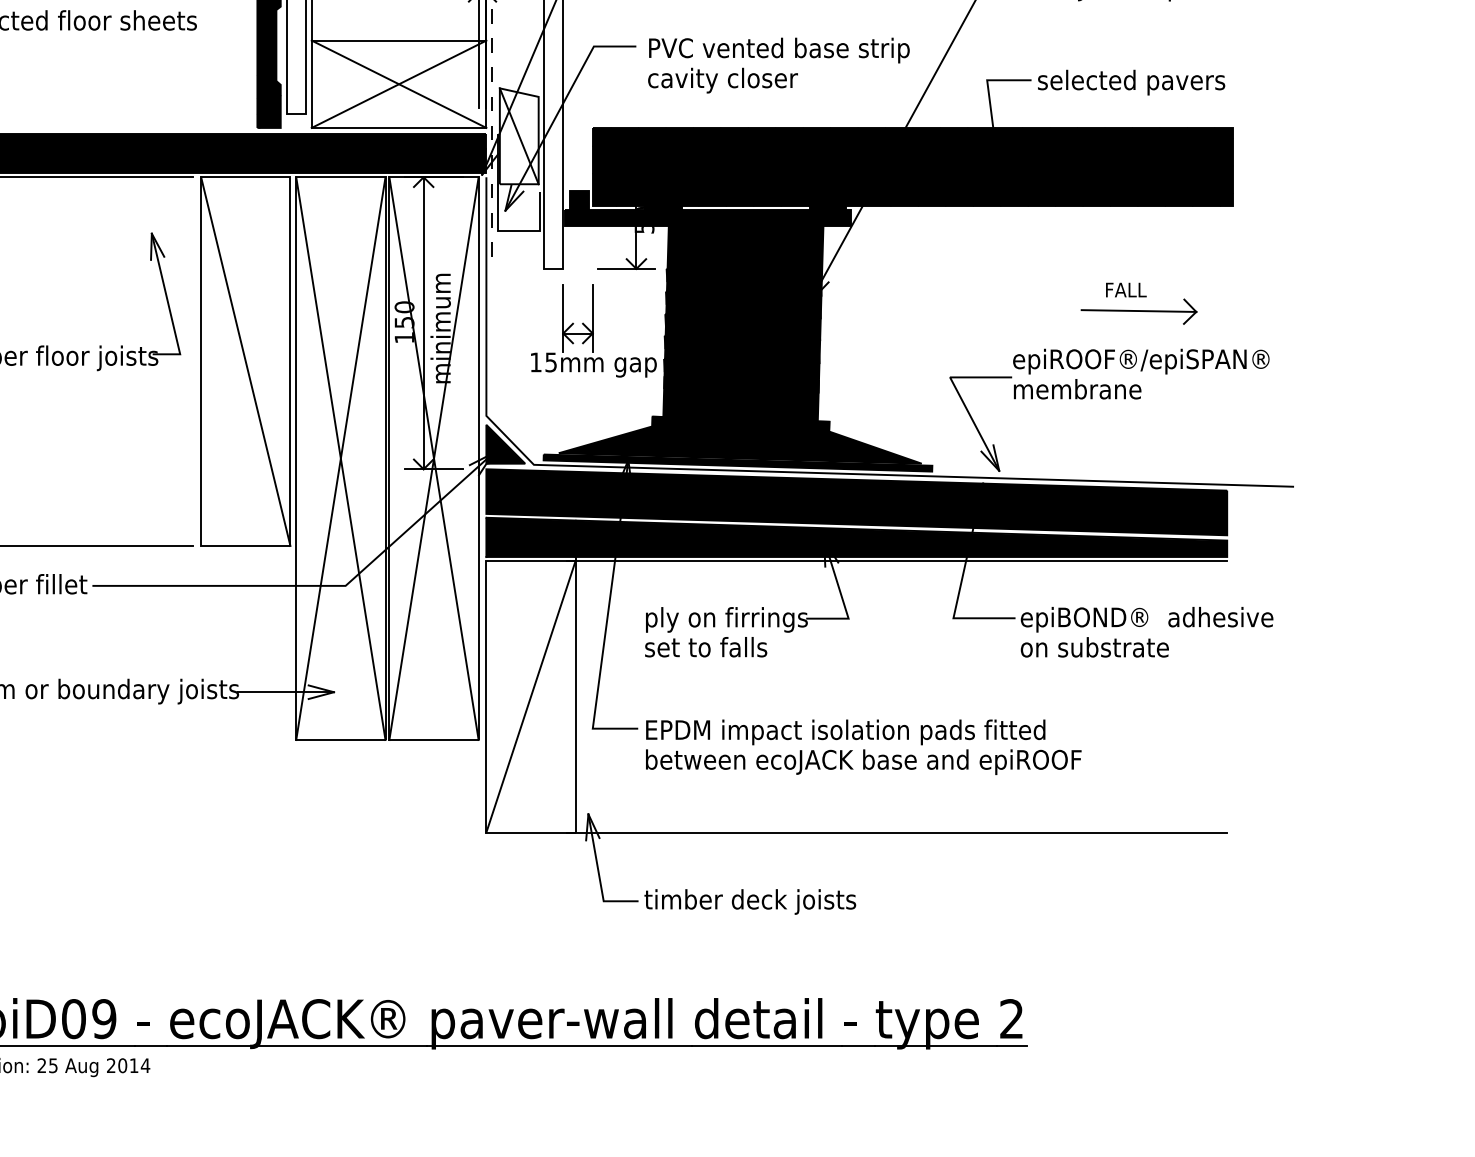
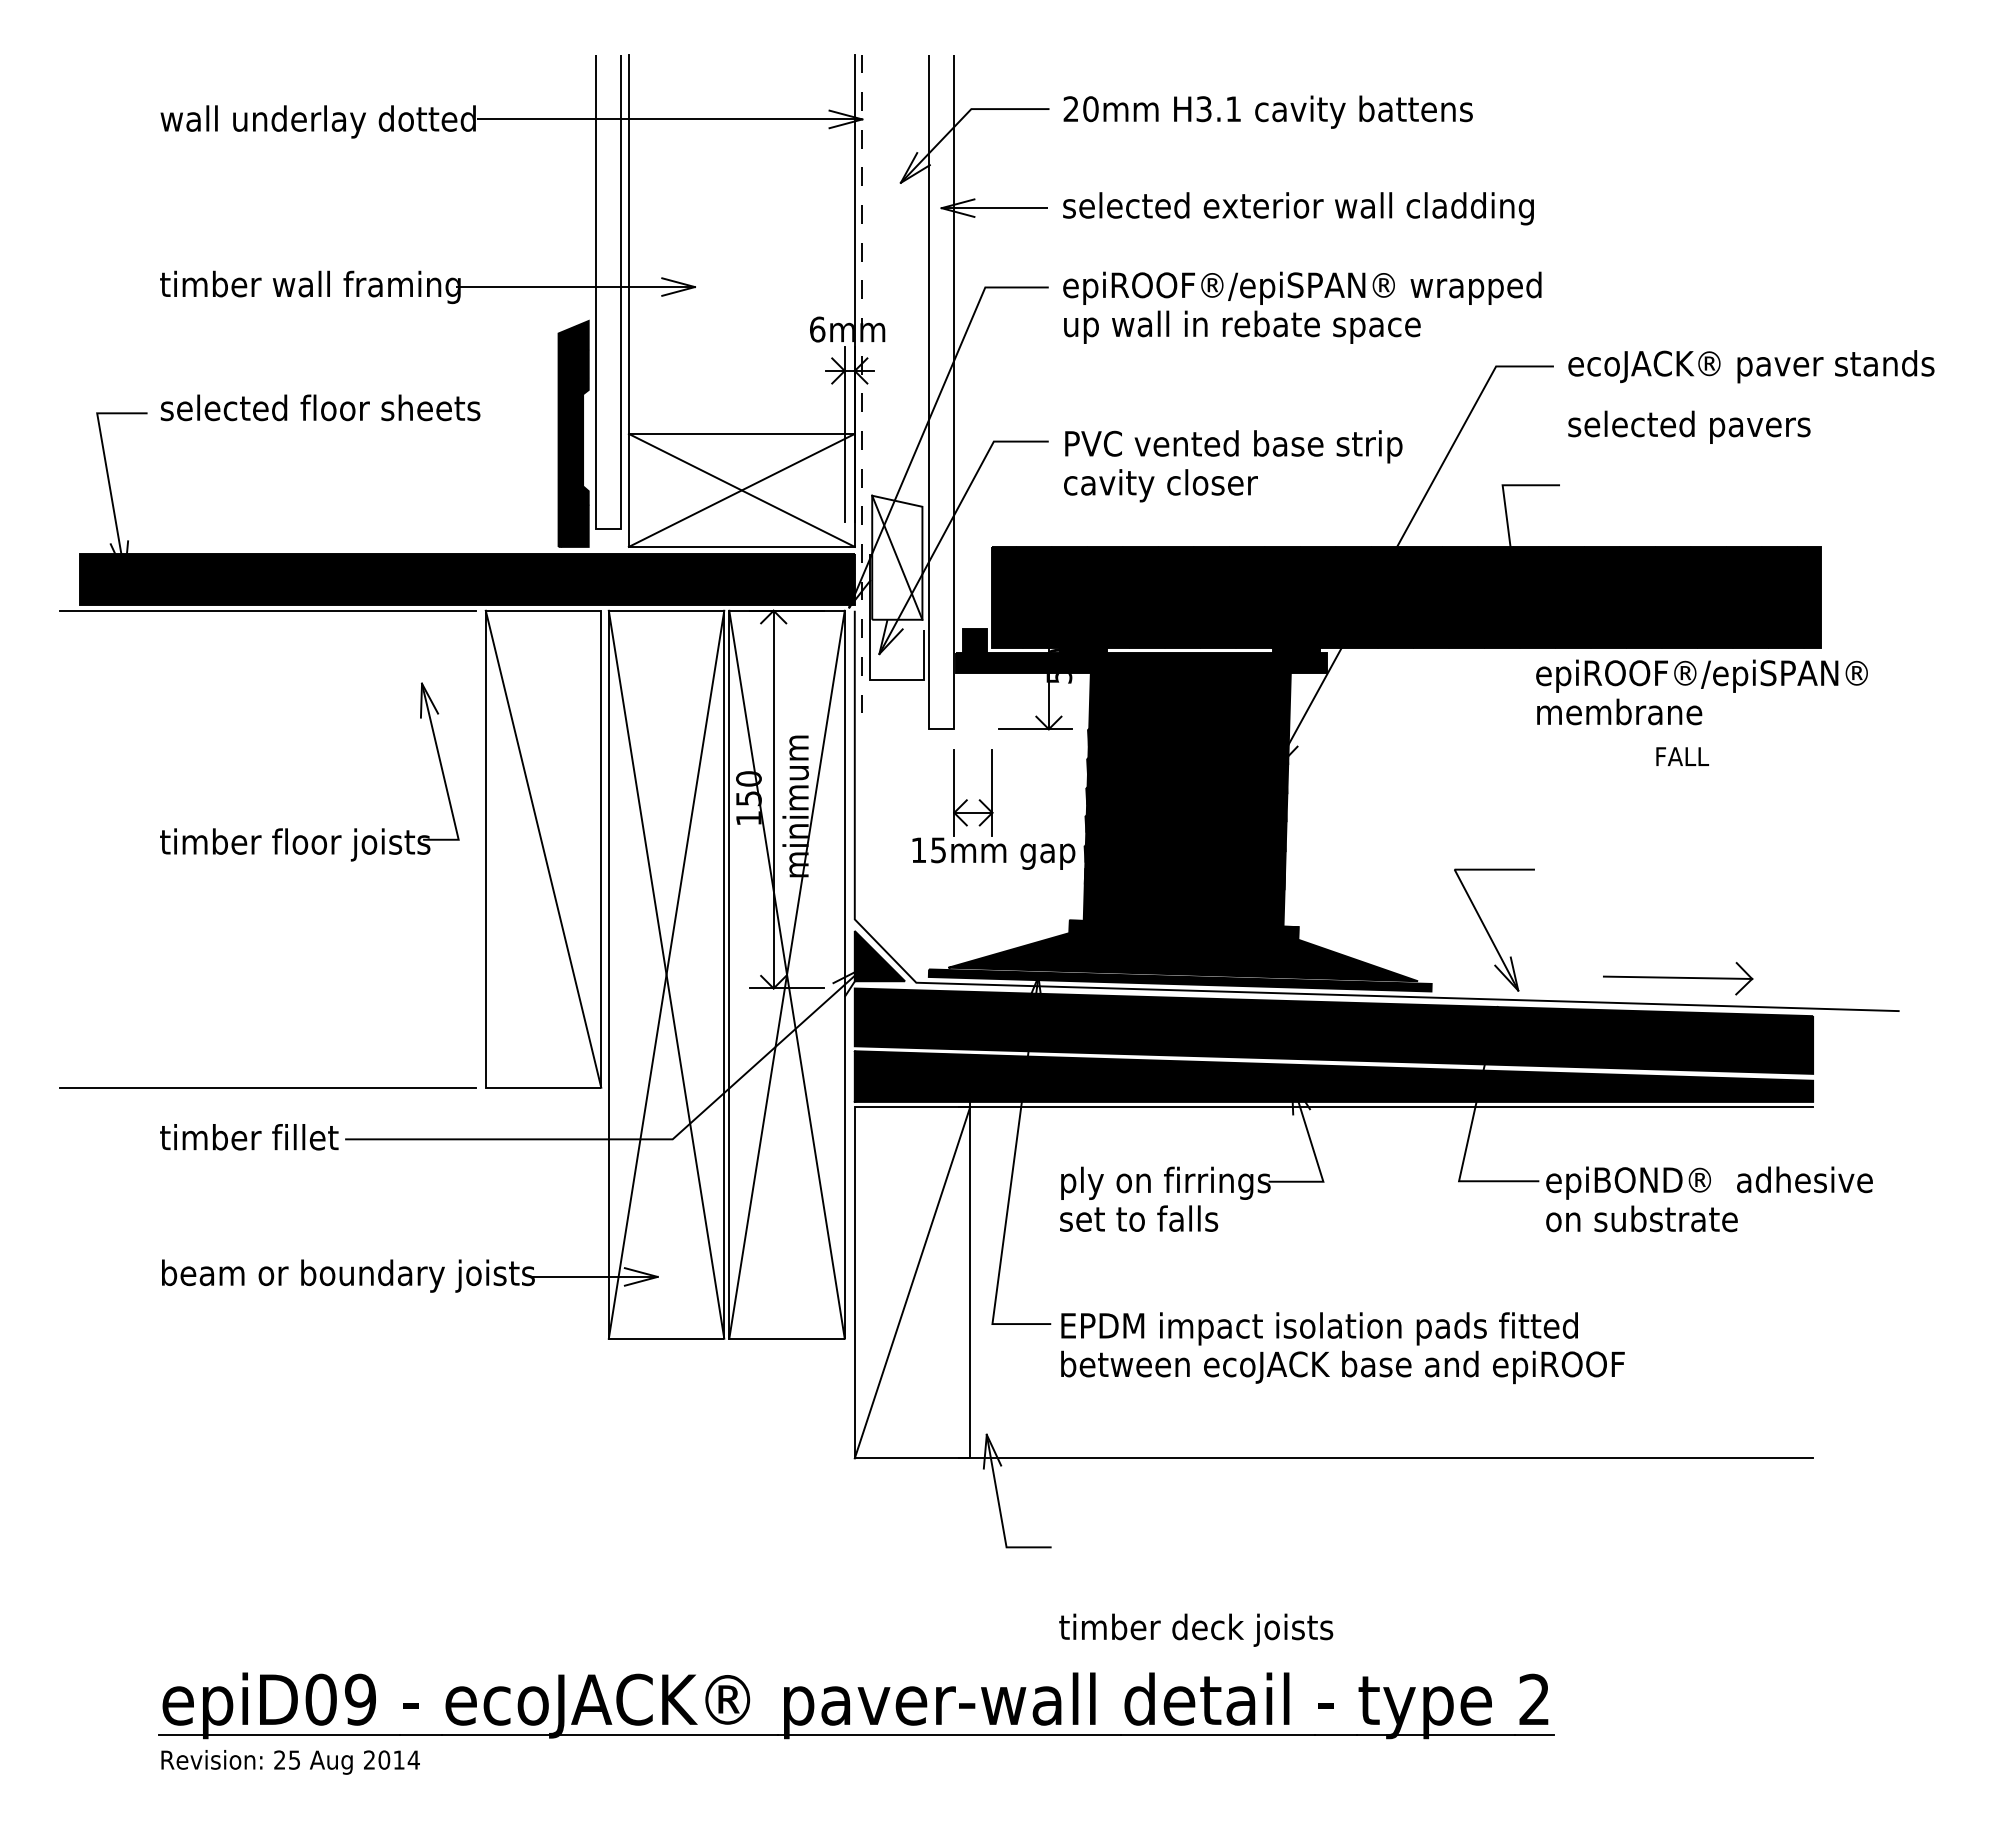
text: (1131, 82) -> (1689, 426), moved
part: (1139, 311) -> (1678, 978), moved
text: (1140, 374) -> (1701, 692), moved
text: (750, 901) -> (1196, 1629), moved

